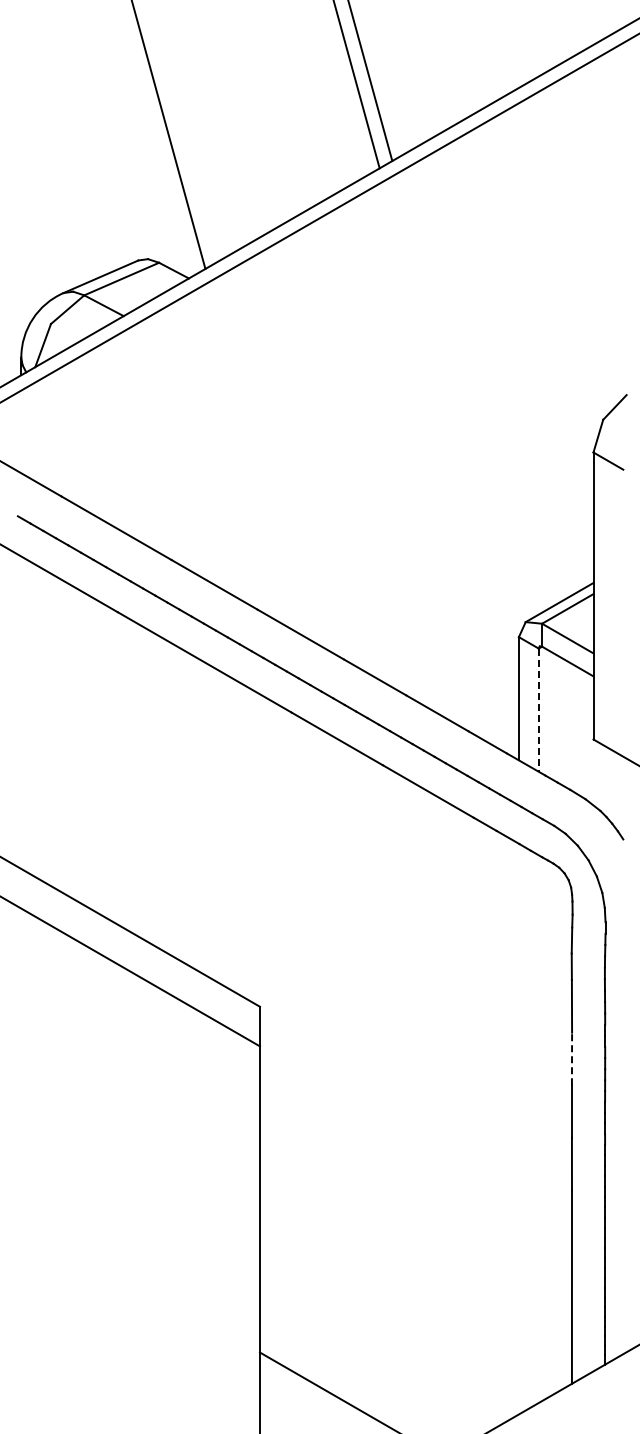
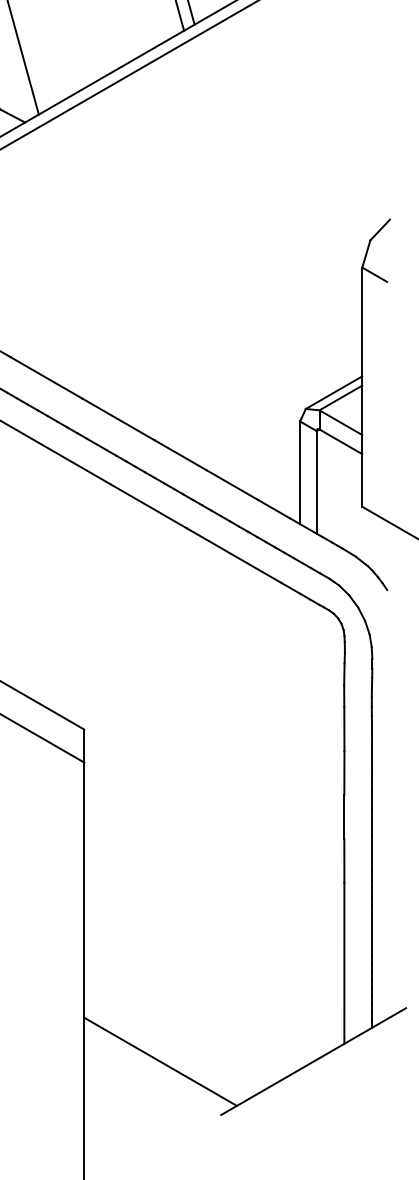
line: (538, 710) -> (316, 482), dashed -> solid
line: (572, 1058) -> (344, 772), dashed -> solid

